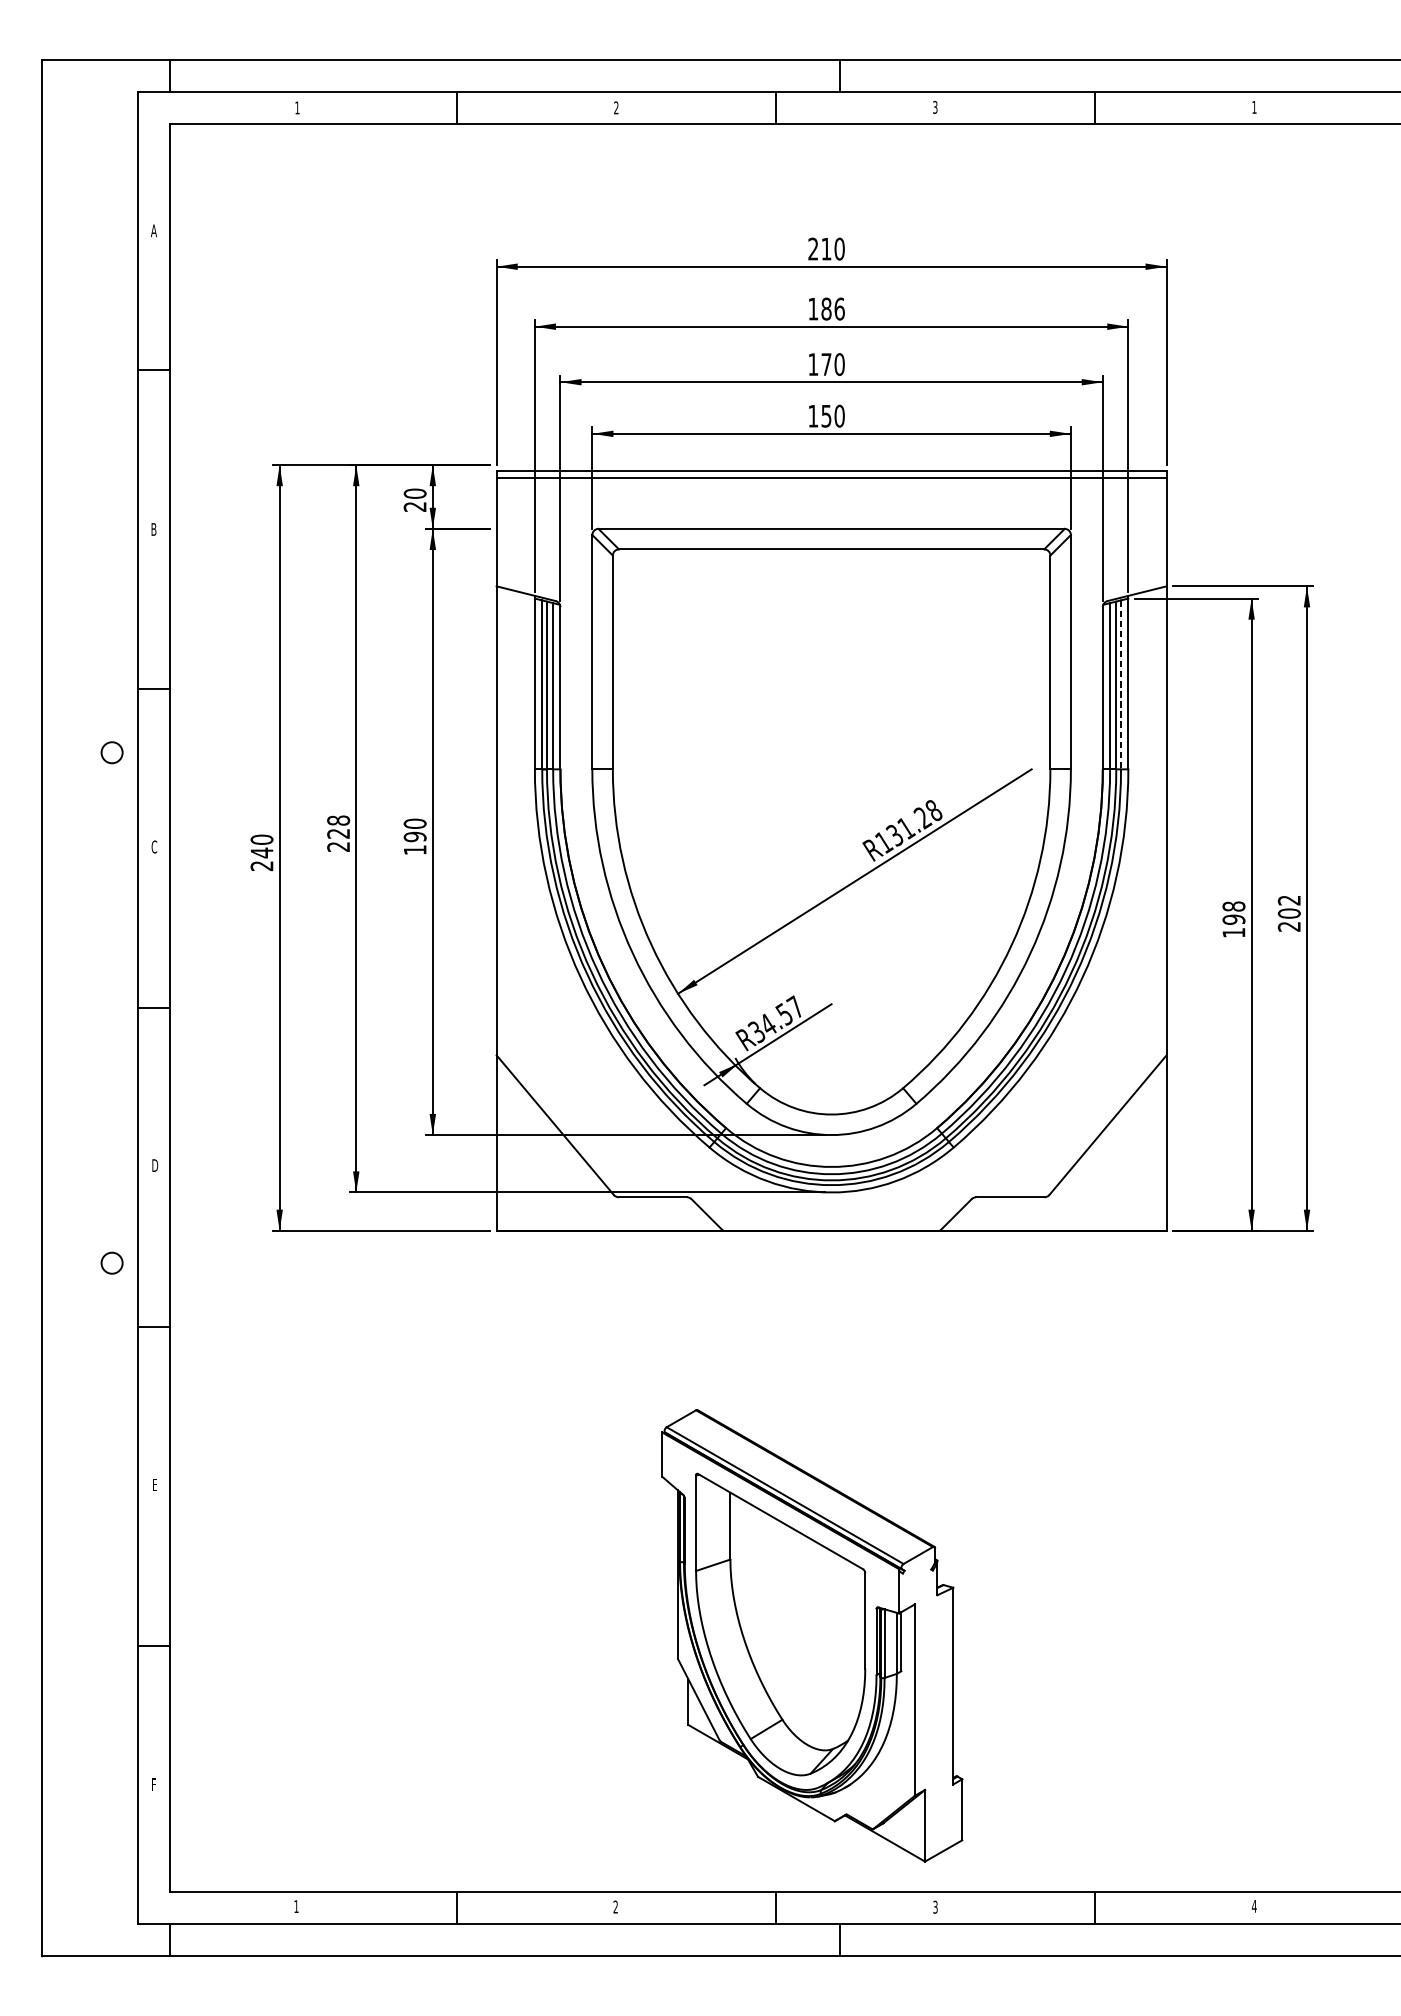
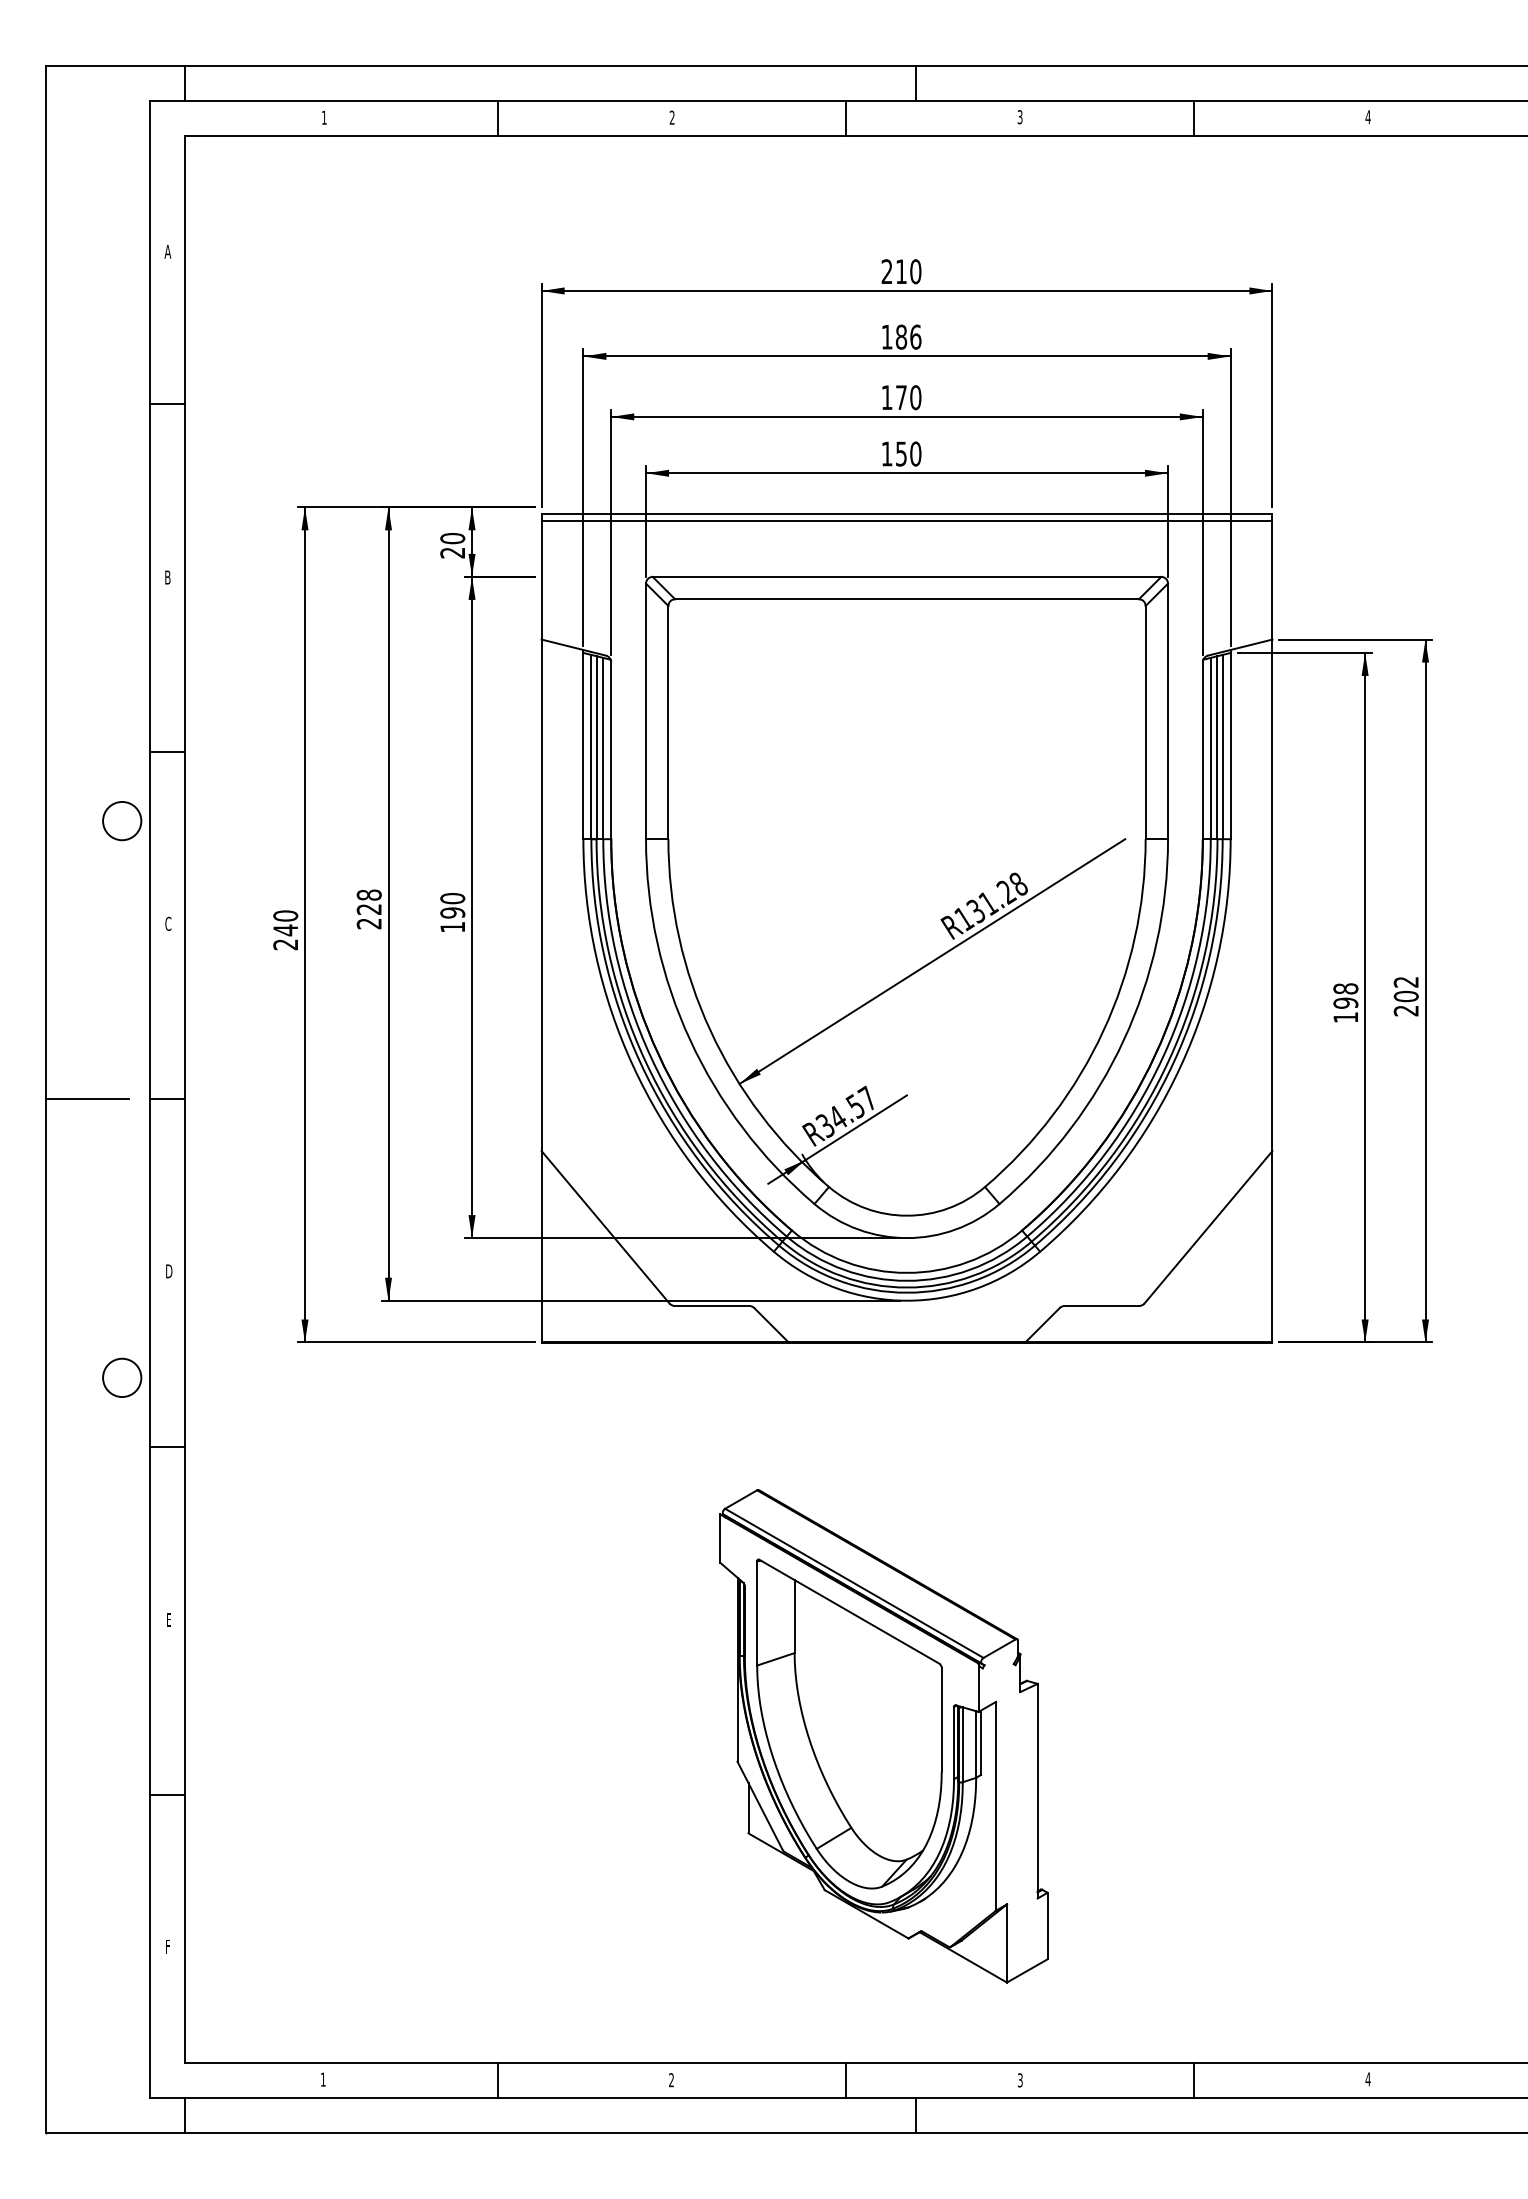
text: (1253, 107) -> (1367, 117), 1 -> 4
line: (1120, 685) -> (1222, 747), dashed -> solid
circle: (112, 752) -> (122, 820), size x1.67
line: (80, 1008) -> (87, 1099), added
circle: (112, 1262) -> (122, 1377), size x1.67
part: (811, 1636) -> (883, 1736), moved

